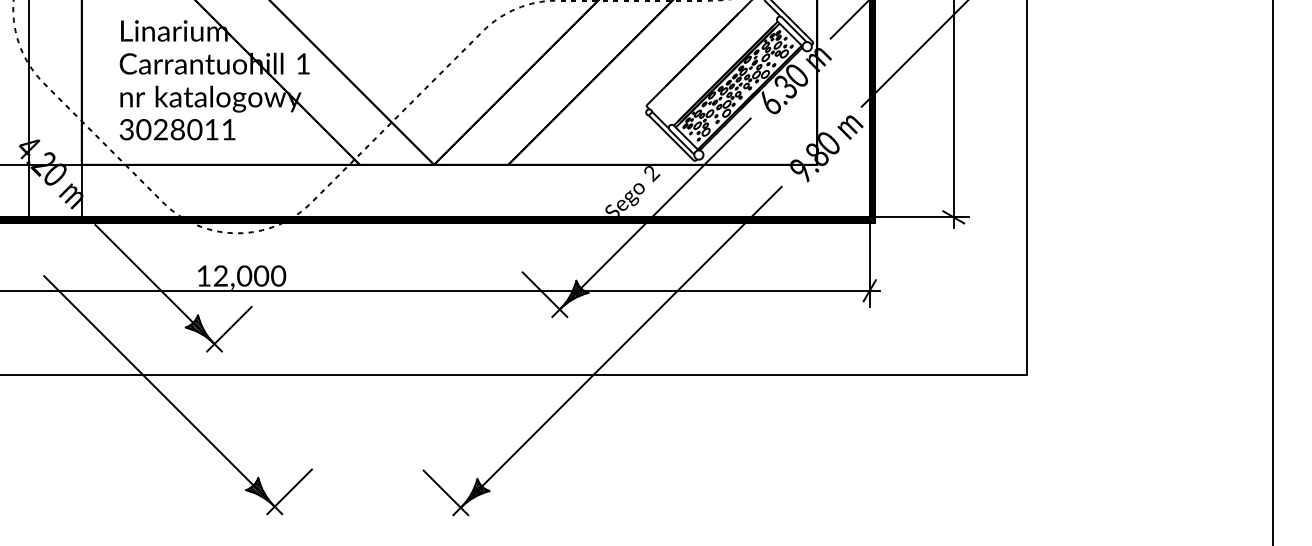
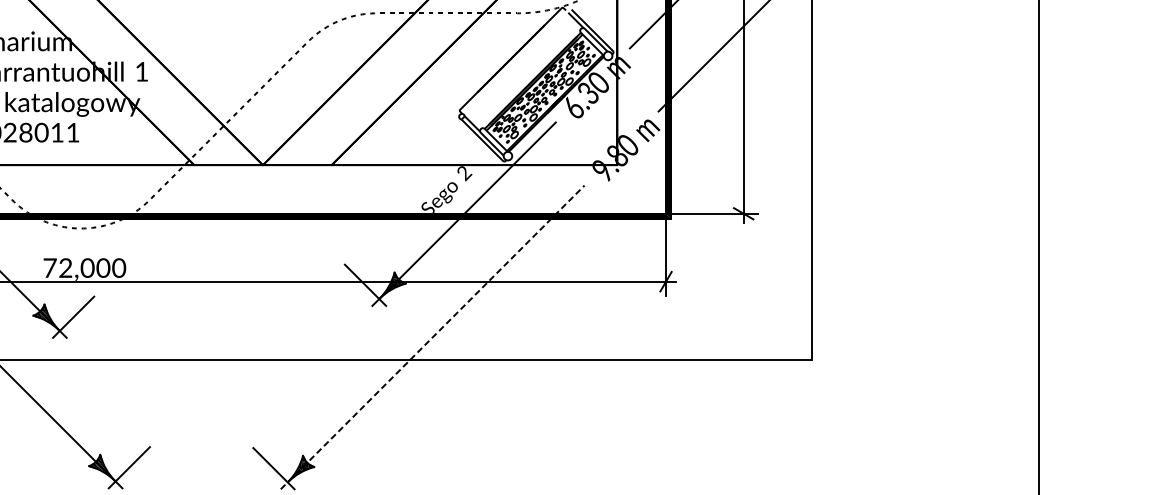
text: (204, 275) -> (50, 267), 12,000 -> 72,000
line: (617, 350) -> (432, 336), solid -> dashed

